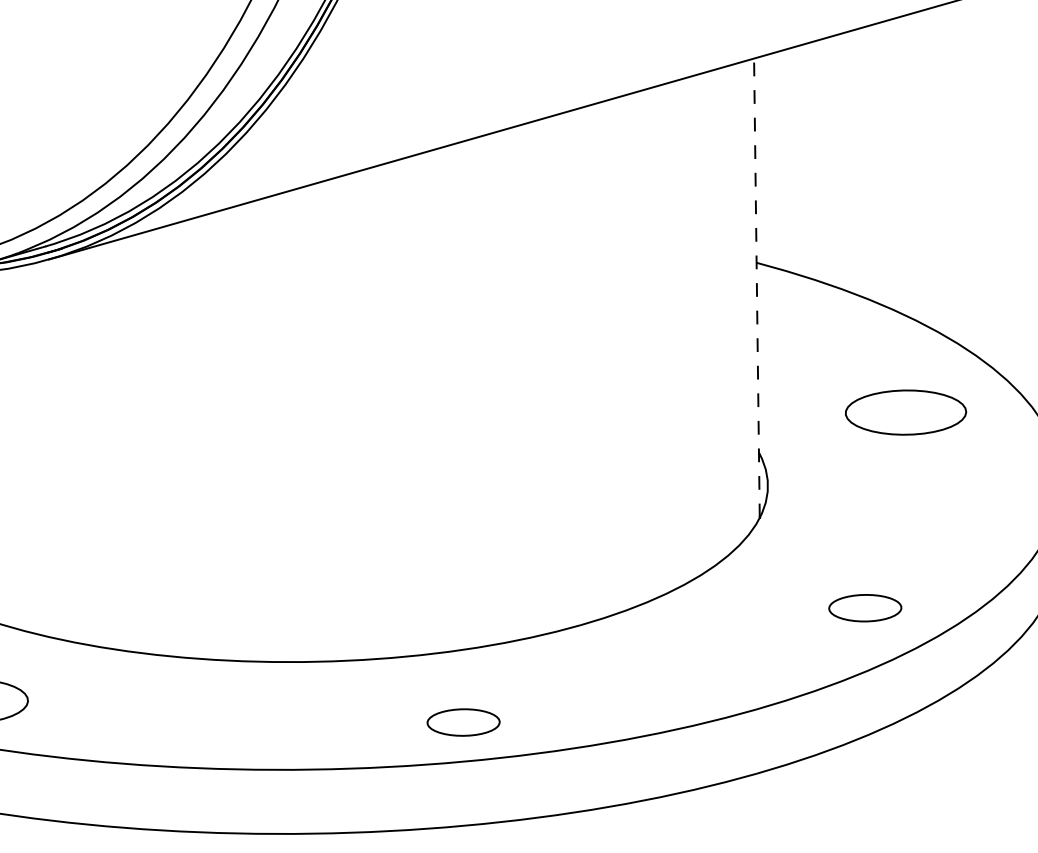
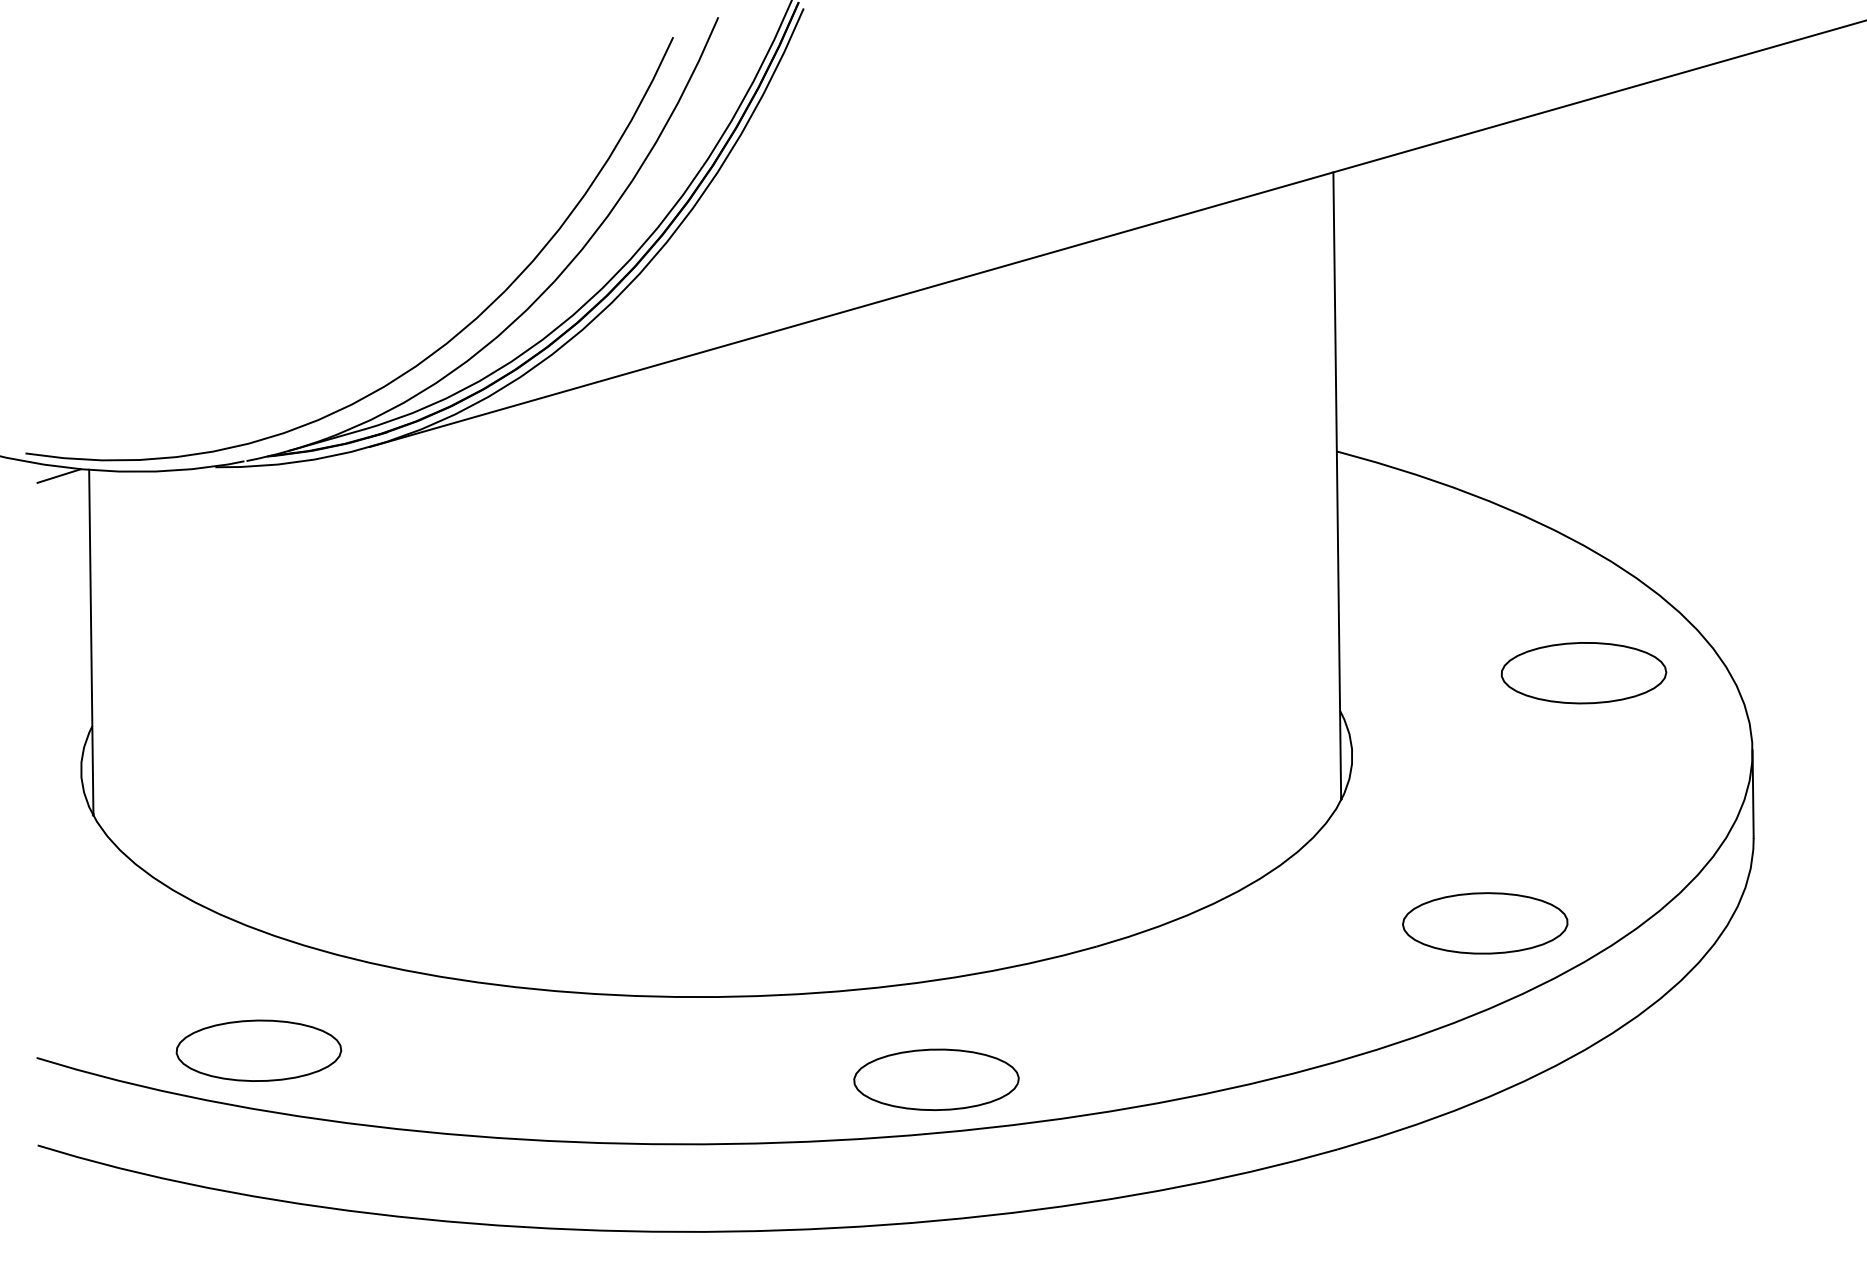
line: (757, 287) -> (1337, 485), dashed -> solid
part: (905, 412) -> (1583, 673), moved
part: (865, 608) -> (1485, 923), size x1.67
part: (463, 722) -> (936, 1079), size x1.67

